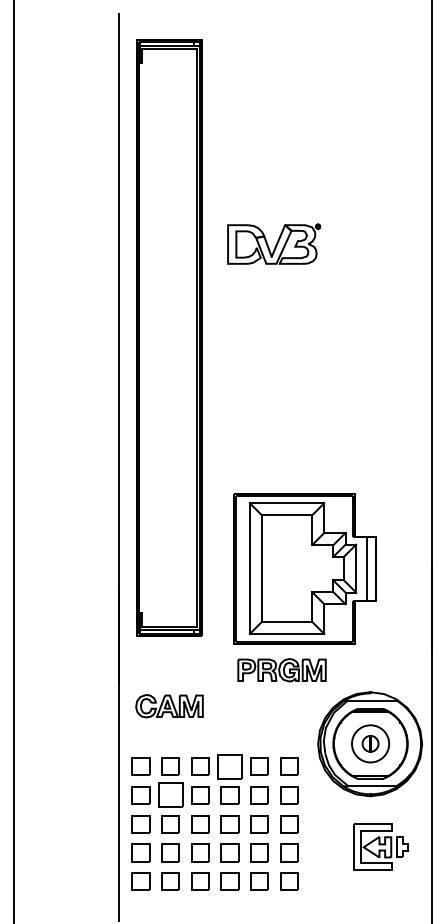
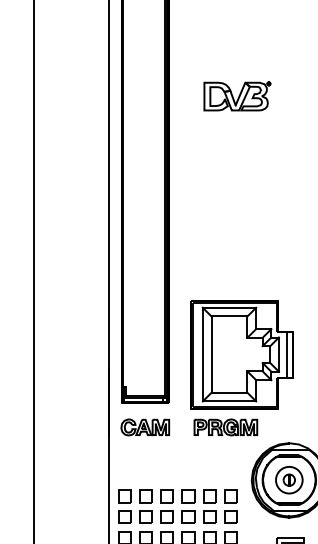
part: (274, 243) -> (237, 95), moved
part: (169, 706) -> (145, 427), moved
part: (229, 766) -> (188, 496), size x0.71
part: (170, 795) -> (145, 517), size x0.71

